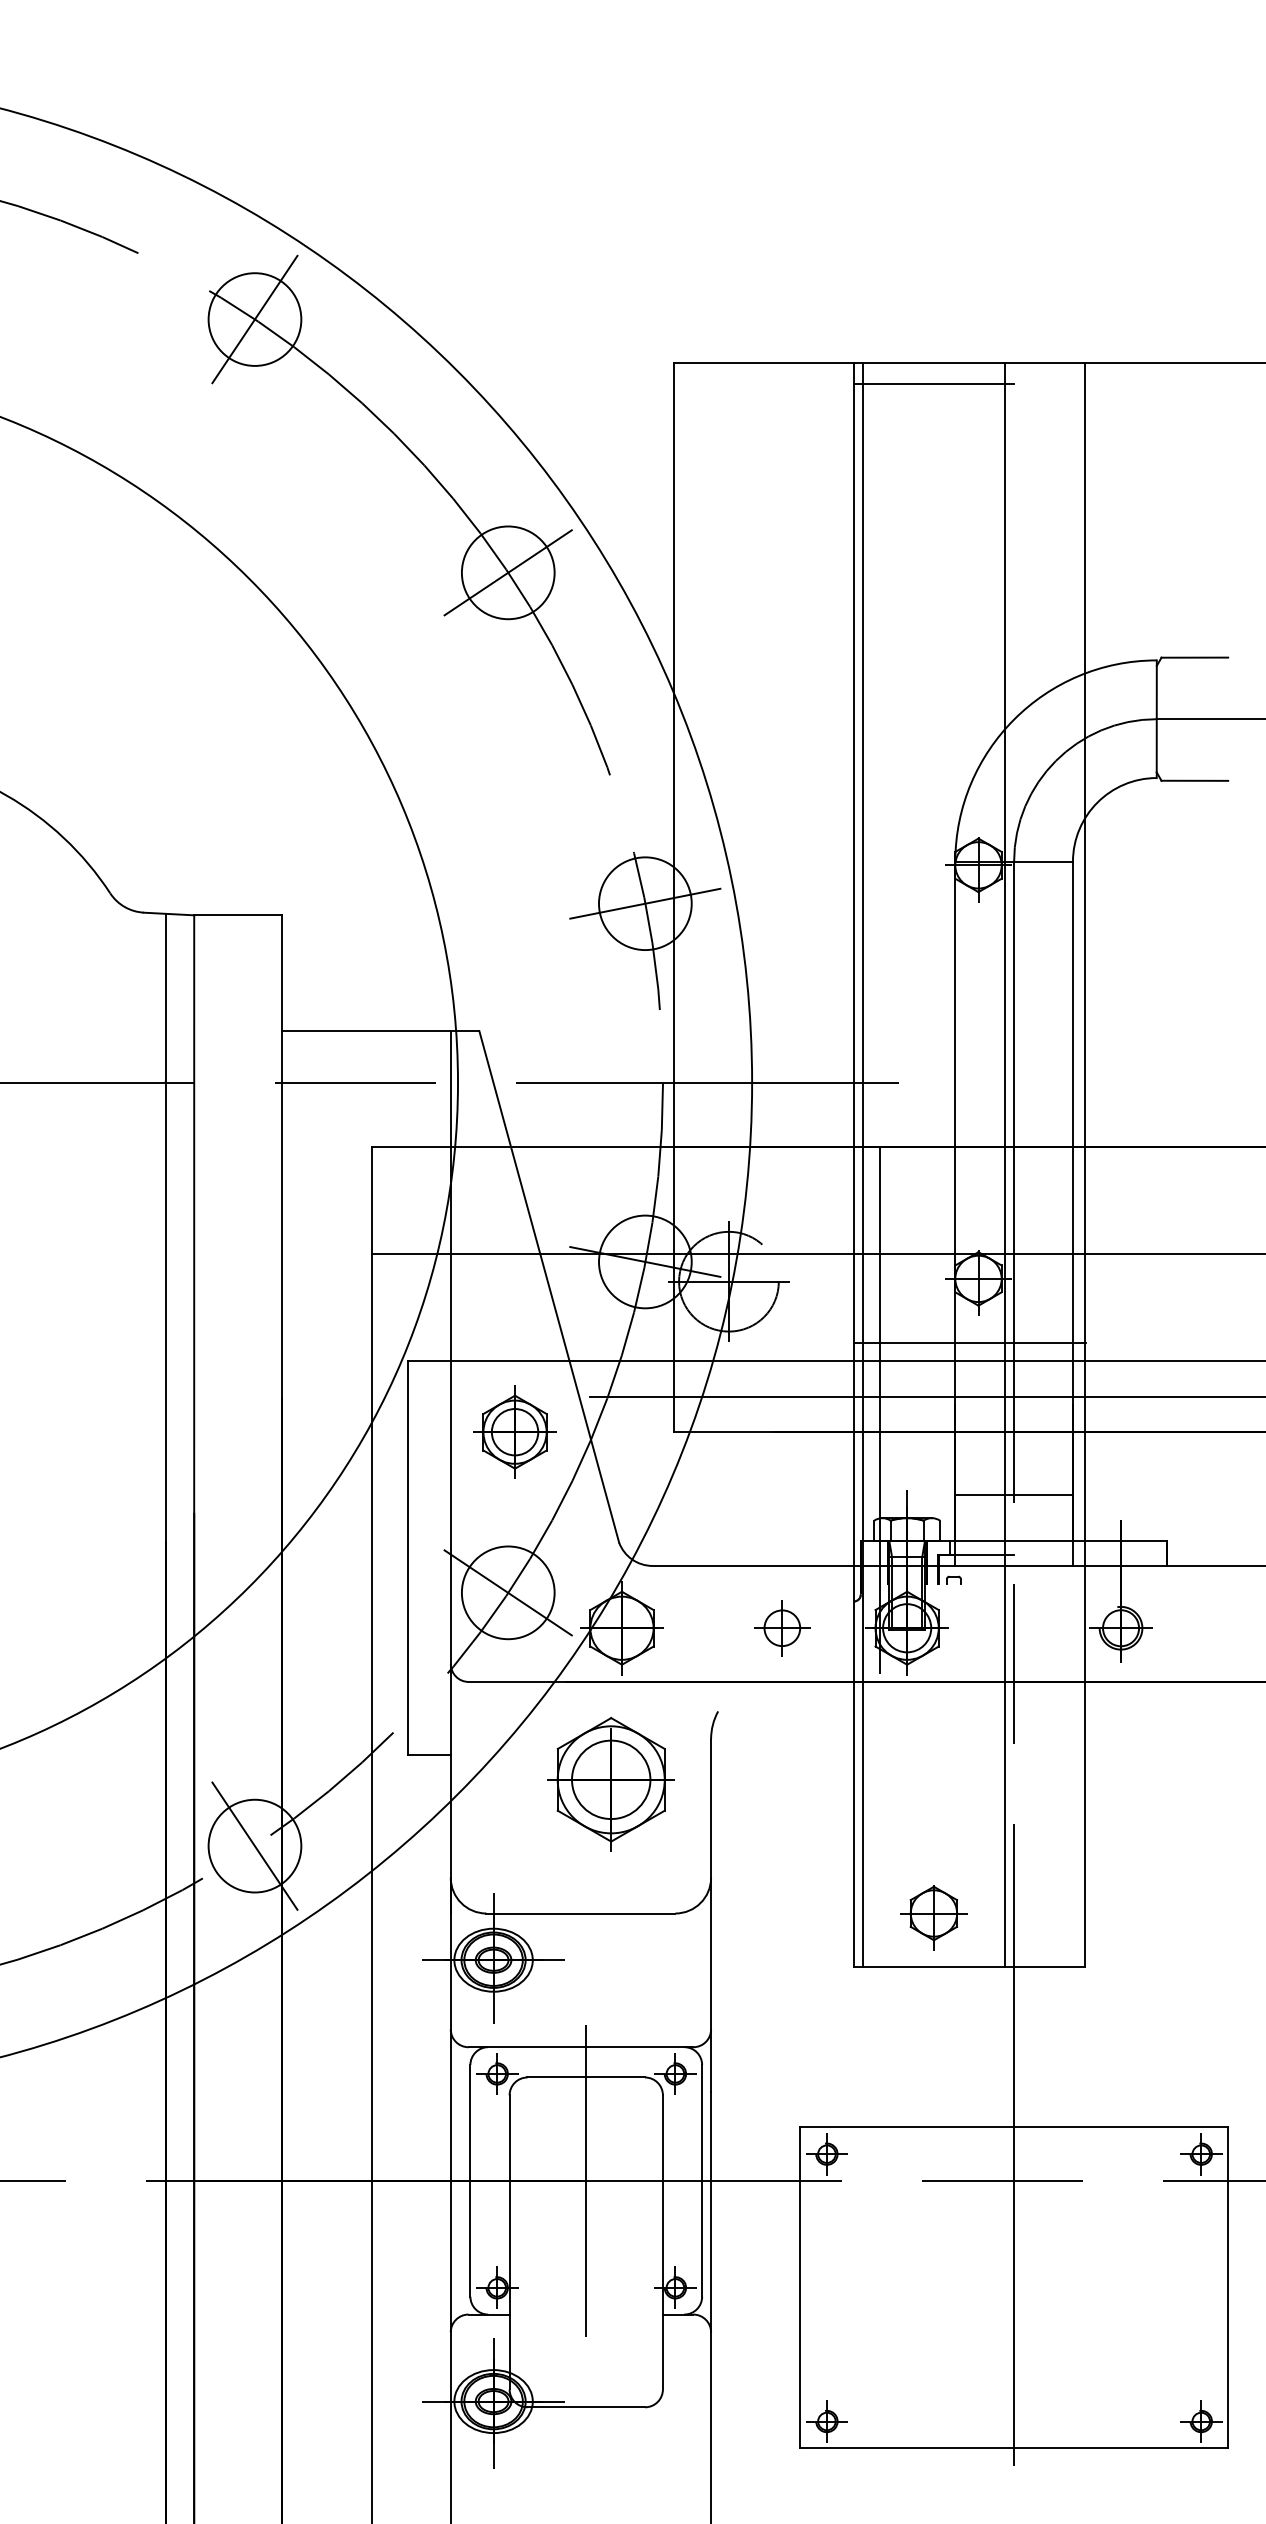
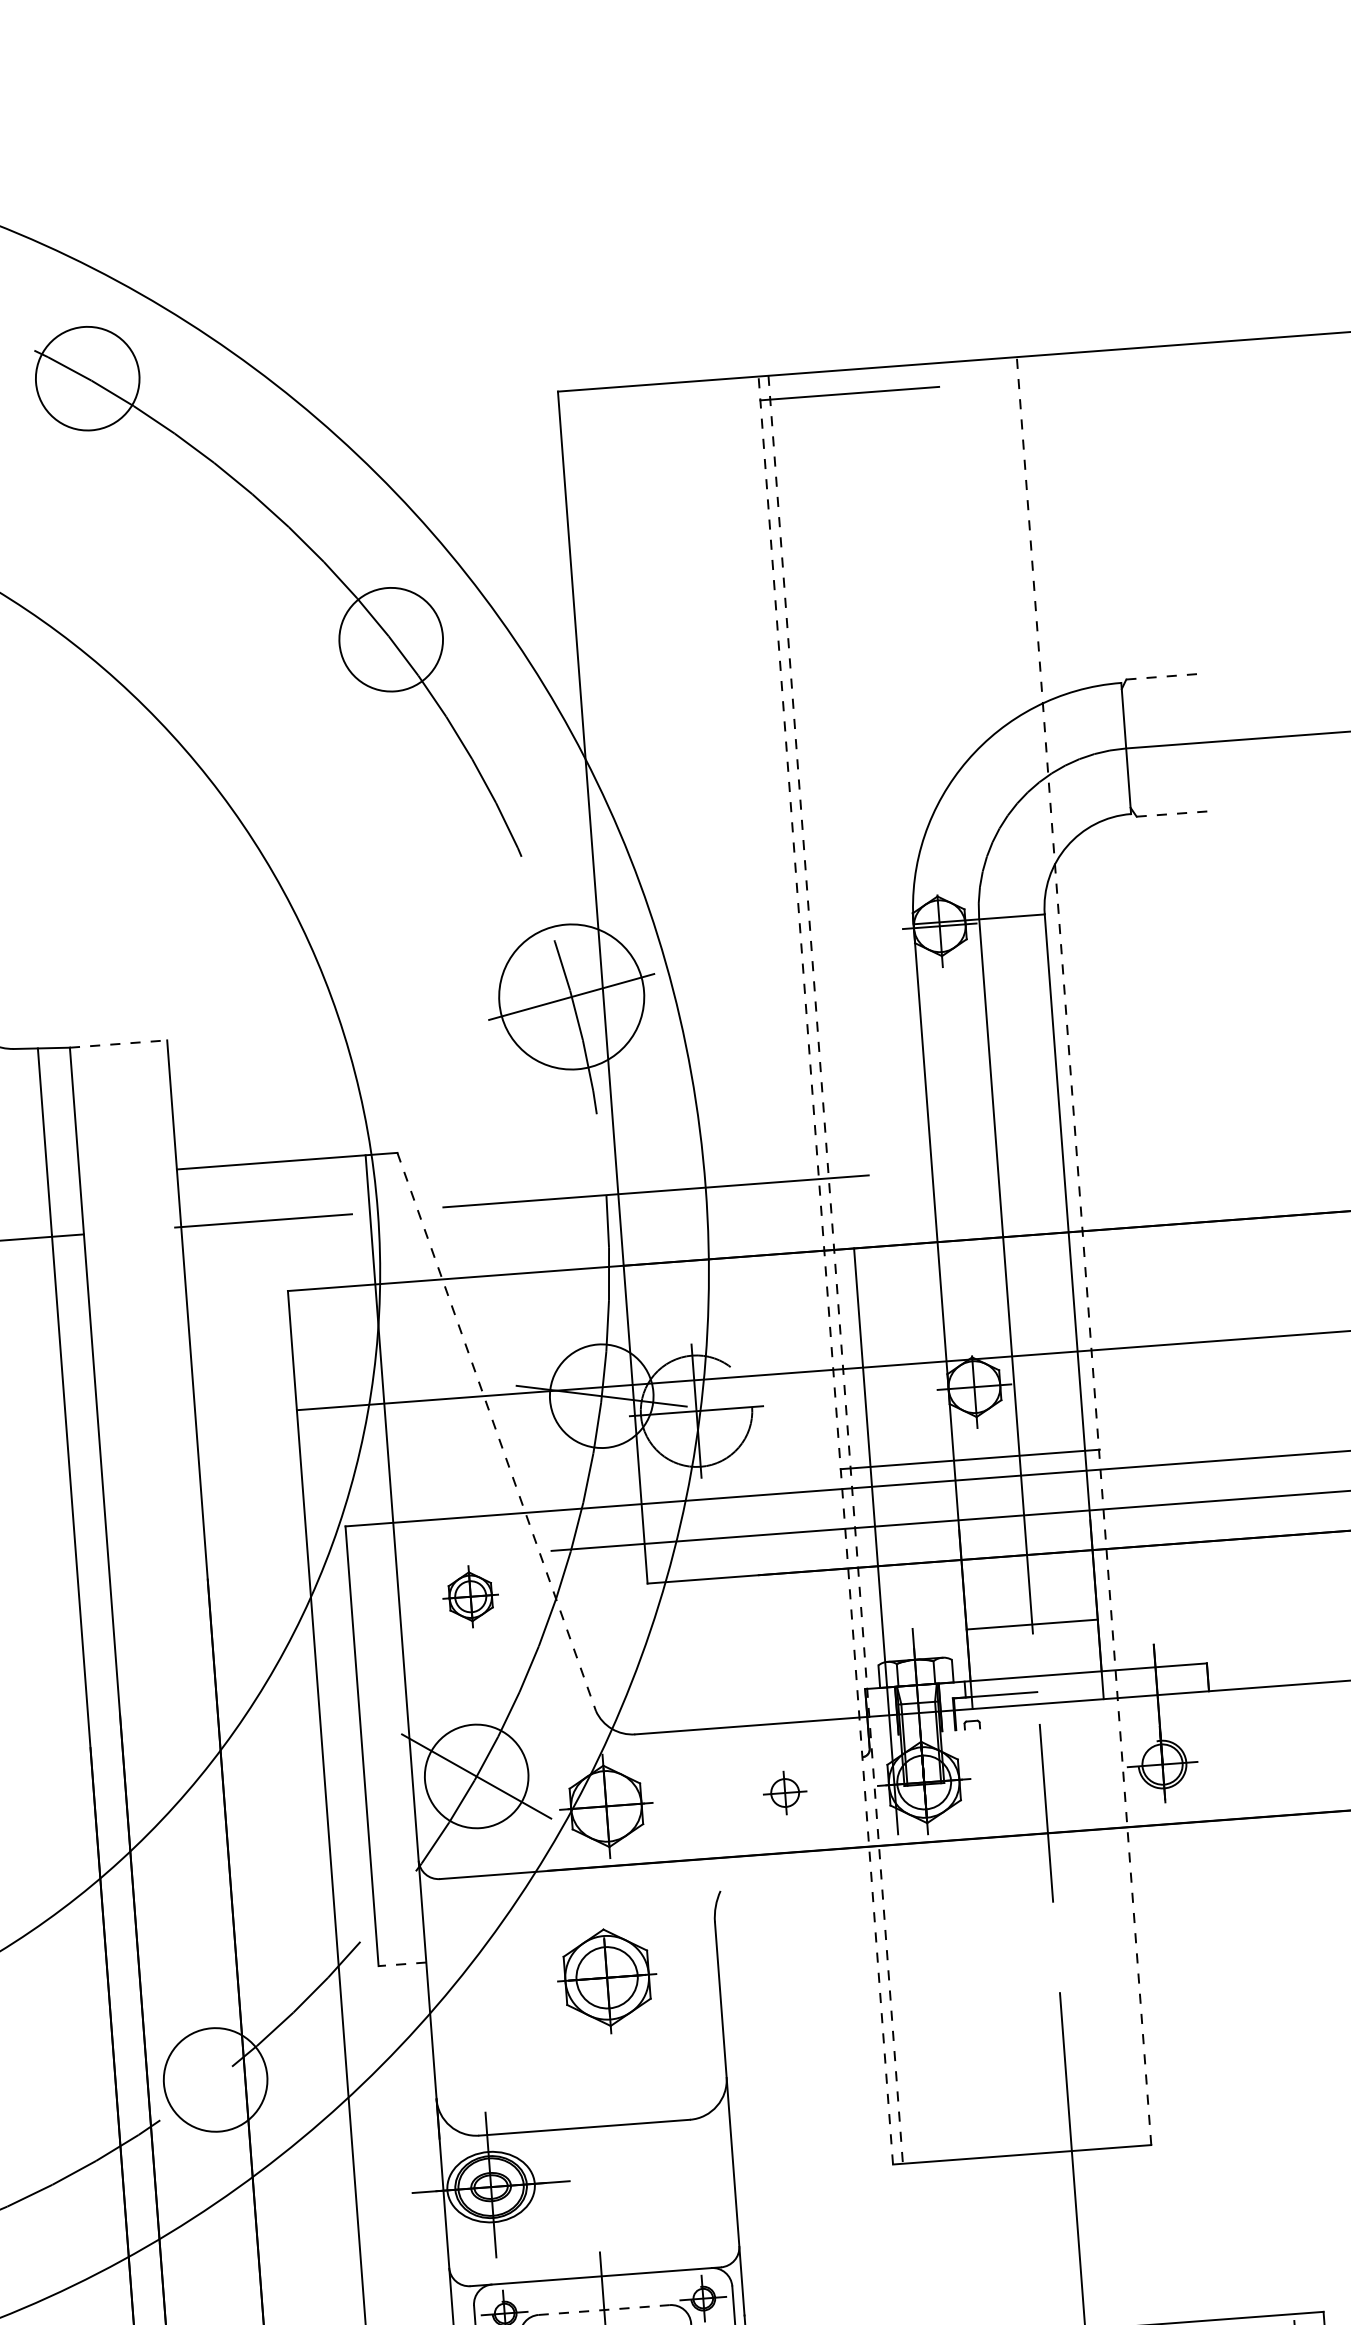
line: (254, 319) -> (87, 378), removed
line: (507, 572) -> (390, 639), removed
line: (1195, 657) -> (1164, 676), solid -> dashed
line: (1195, 780) -> (1174, 813), solid -> dashed
circle: (645, 903) -> (571, 996), size x1.4
line: (237, 915) -> (118, 1044), solid -> dashed
line: (853, 1164) -> (825, 1270), solid -> dashed
line: (1005, 1164) -> (994, 1257), removed
line: (1085, 1164) -> (1084, 1250), solid -> dashed
line: (862, 1165) -> (835, 1270), solid -> dashed
line: (549, 1287) -> (497, 1432), solid -> dashed
part: (514, 1431) -> (470, 1596), size x0.6
part: (782, 1628) -> (785, 1793), size x0.7
line: (428, 1755) -> (401, 1964), solid -> dashed
part: (610, 1784) -> (606, 1981), size x0.7
line: (254, 1845) -> (215, 2079), removed
part: (933, 1917) -> (977, 2102), removed
line: (586, 2077) -> (604, 2310), solid -> dashed

